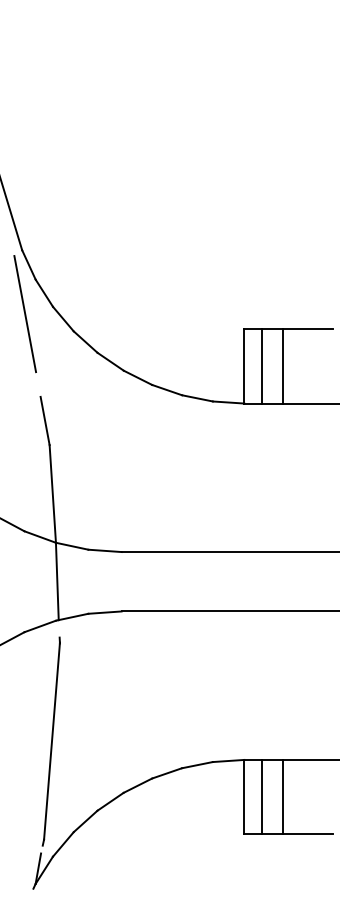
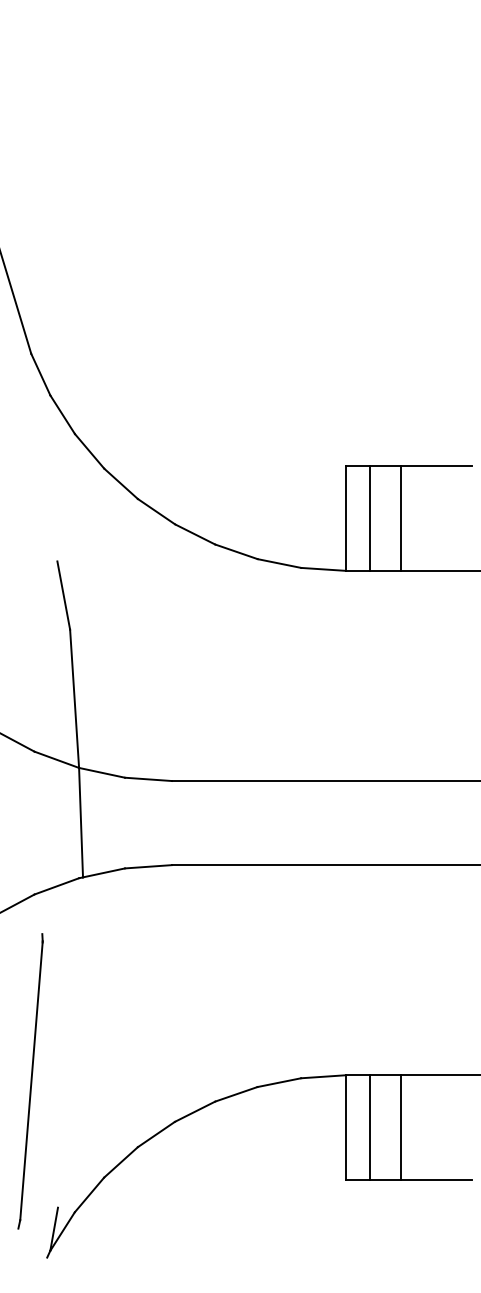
line: (25, 314) -> (35, 444), removed
part: (51, 741) -> (30, 1081), moved

